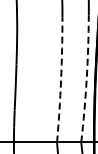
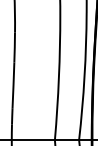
arc: (61, 79) -> (59, 77), dashed -> solid
arc: (86, 79) -> (84, 77), dashed -> solid

